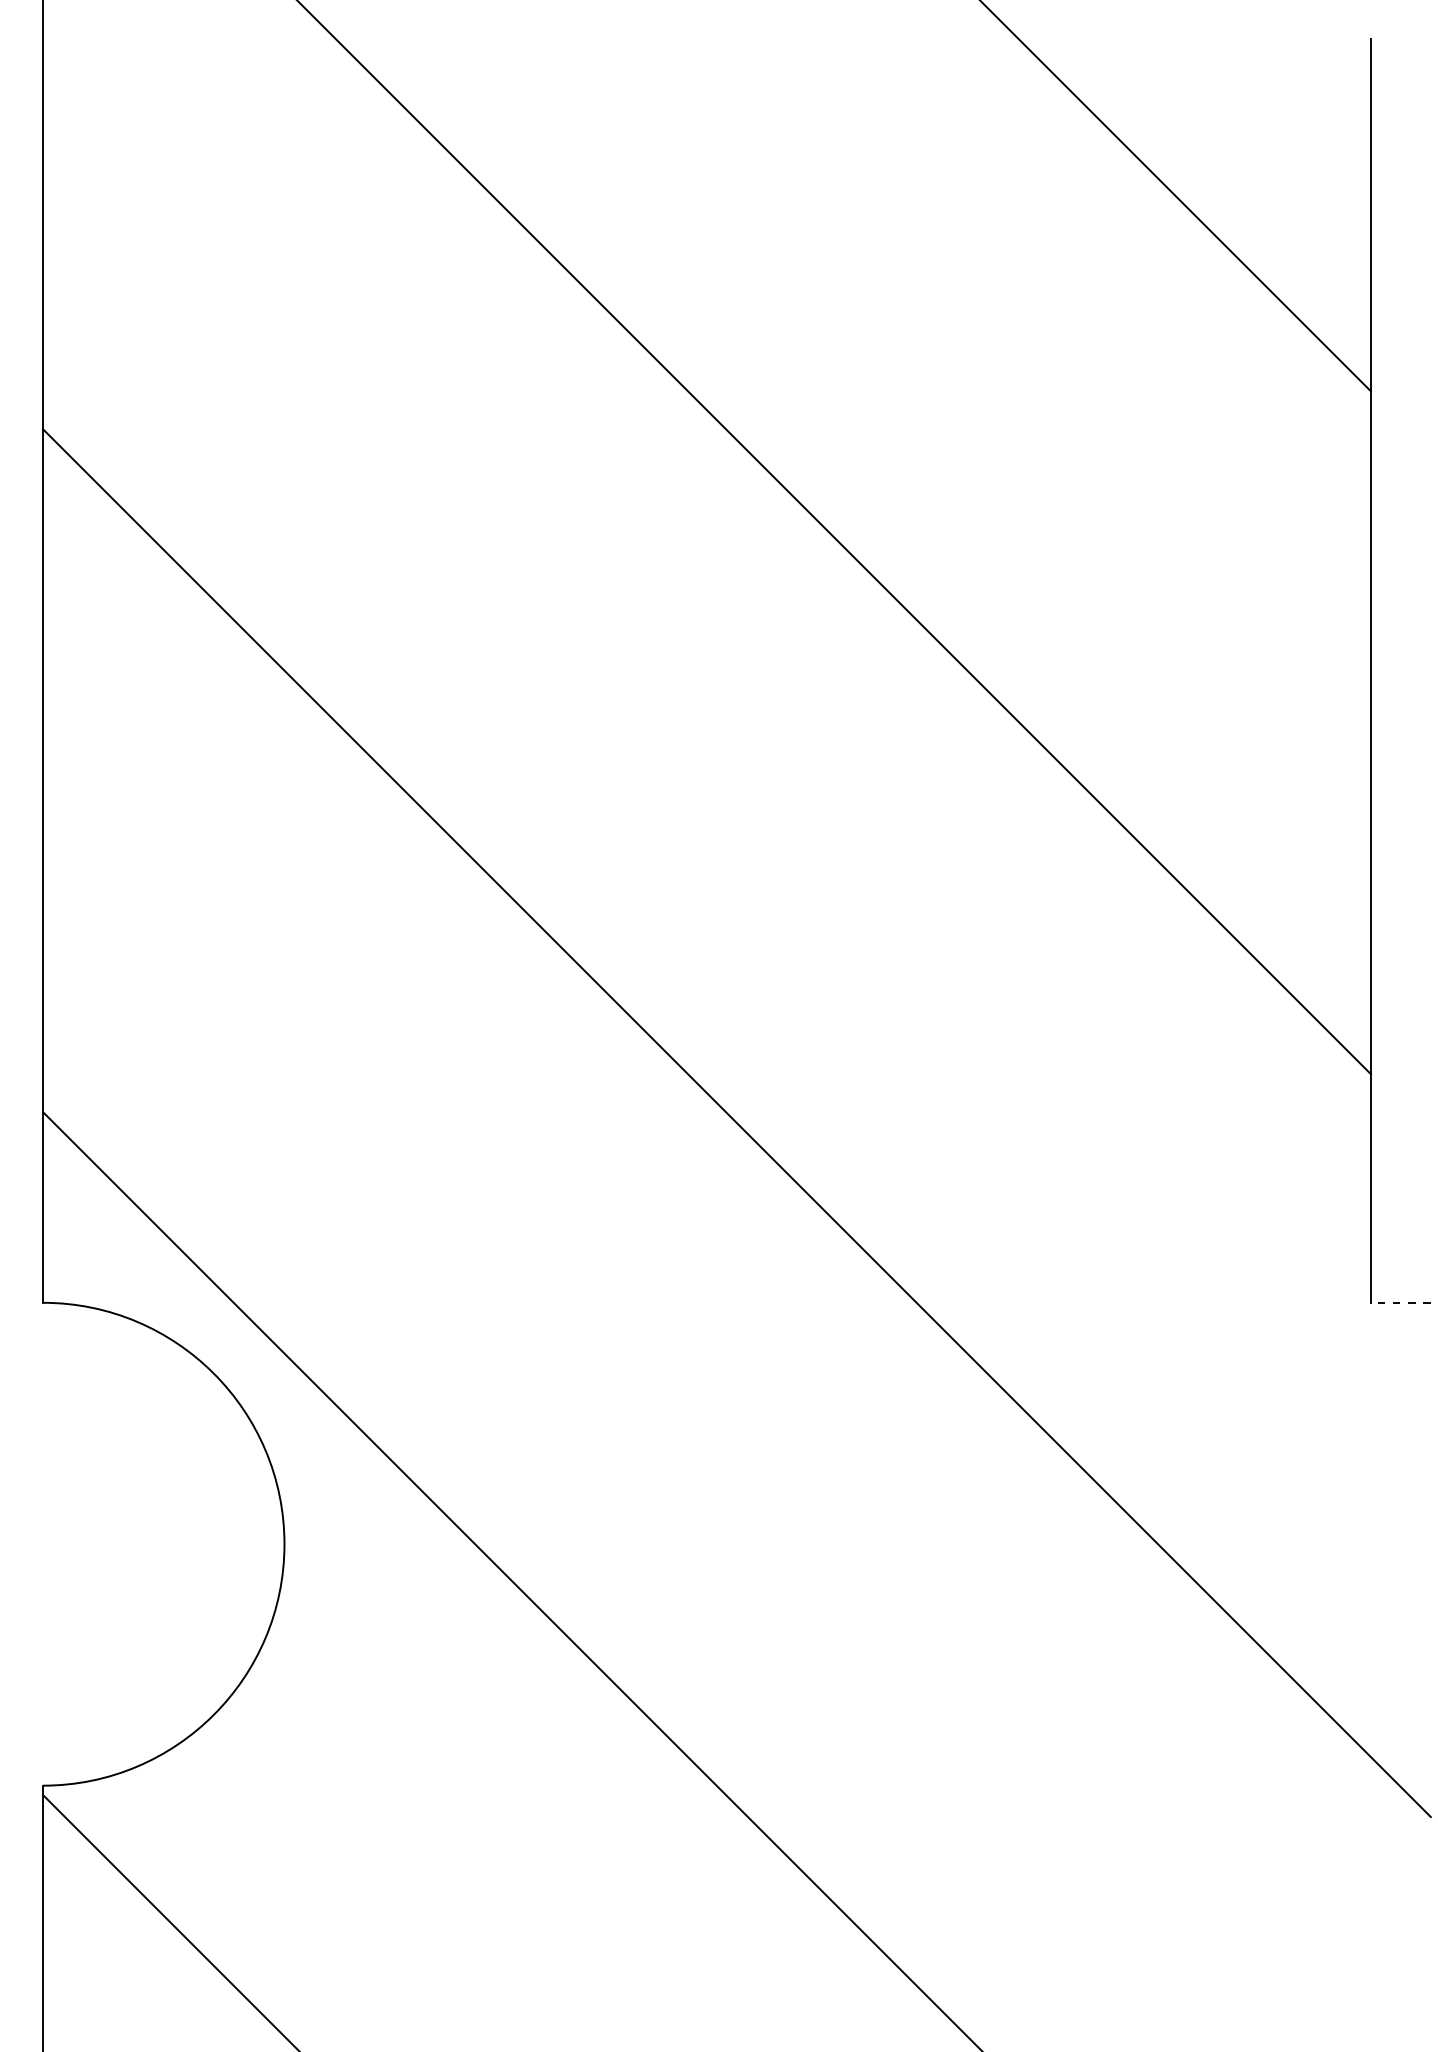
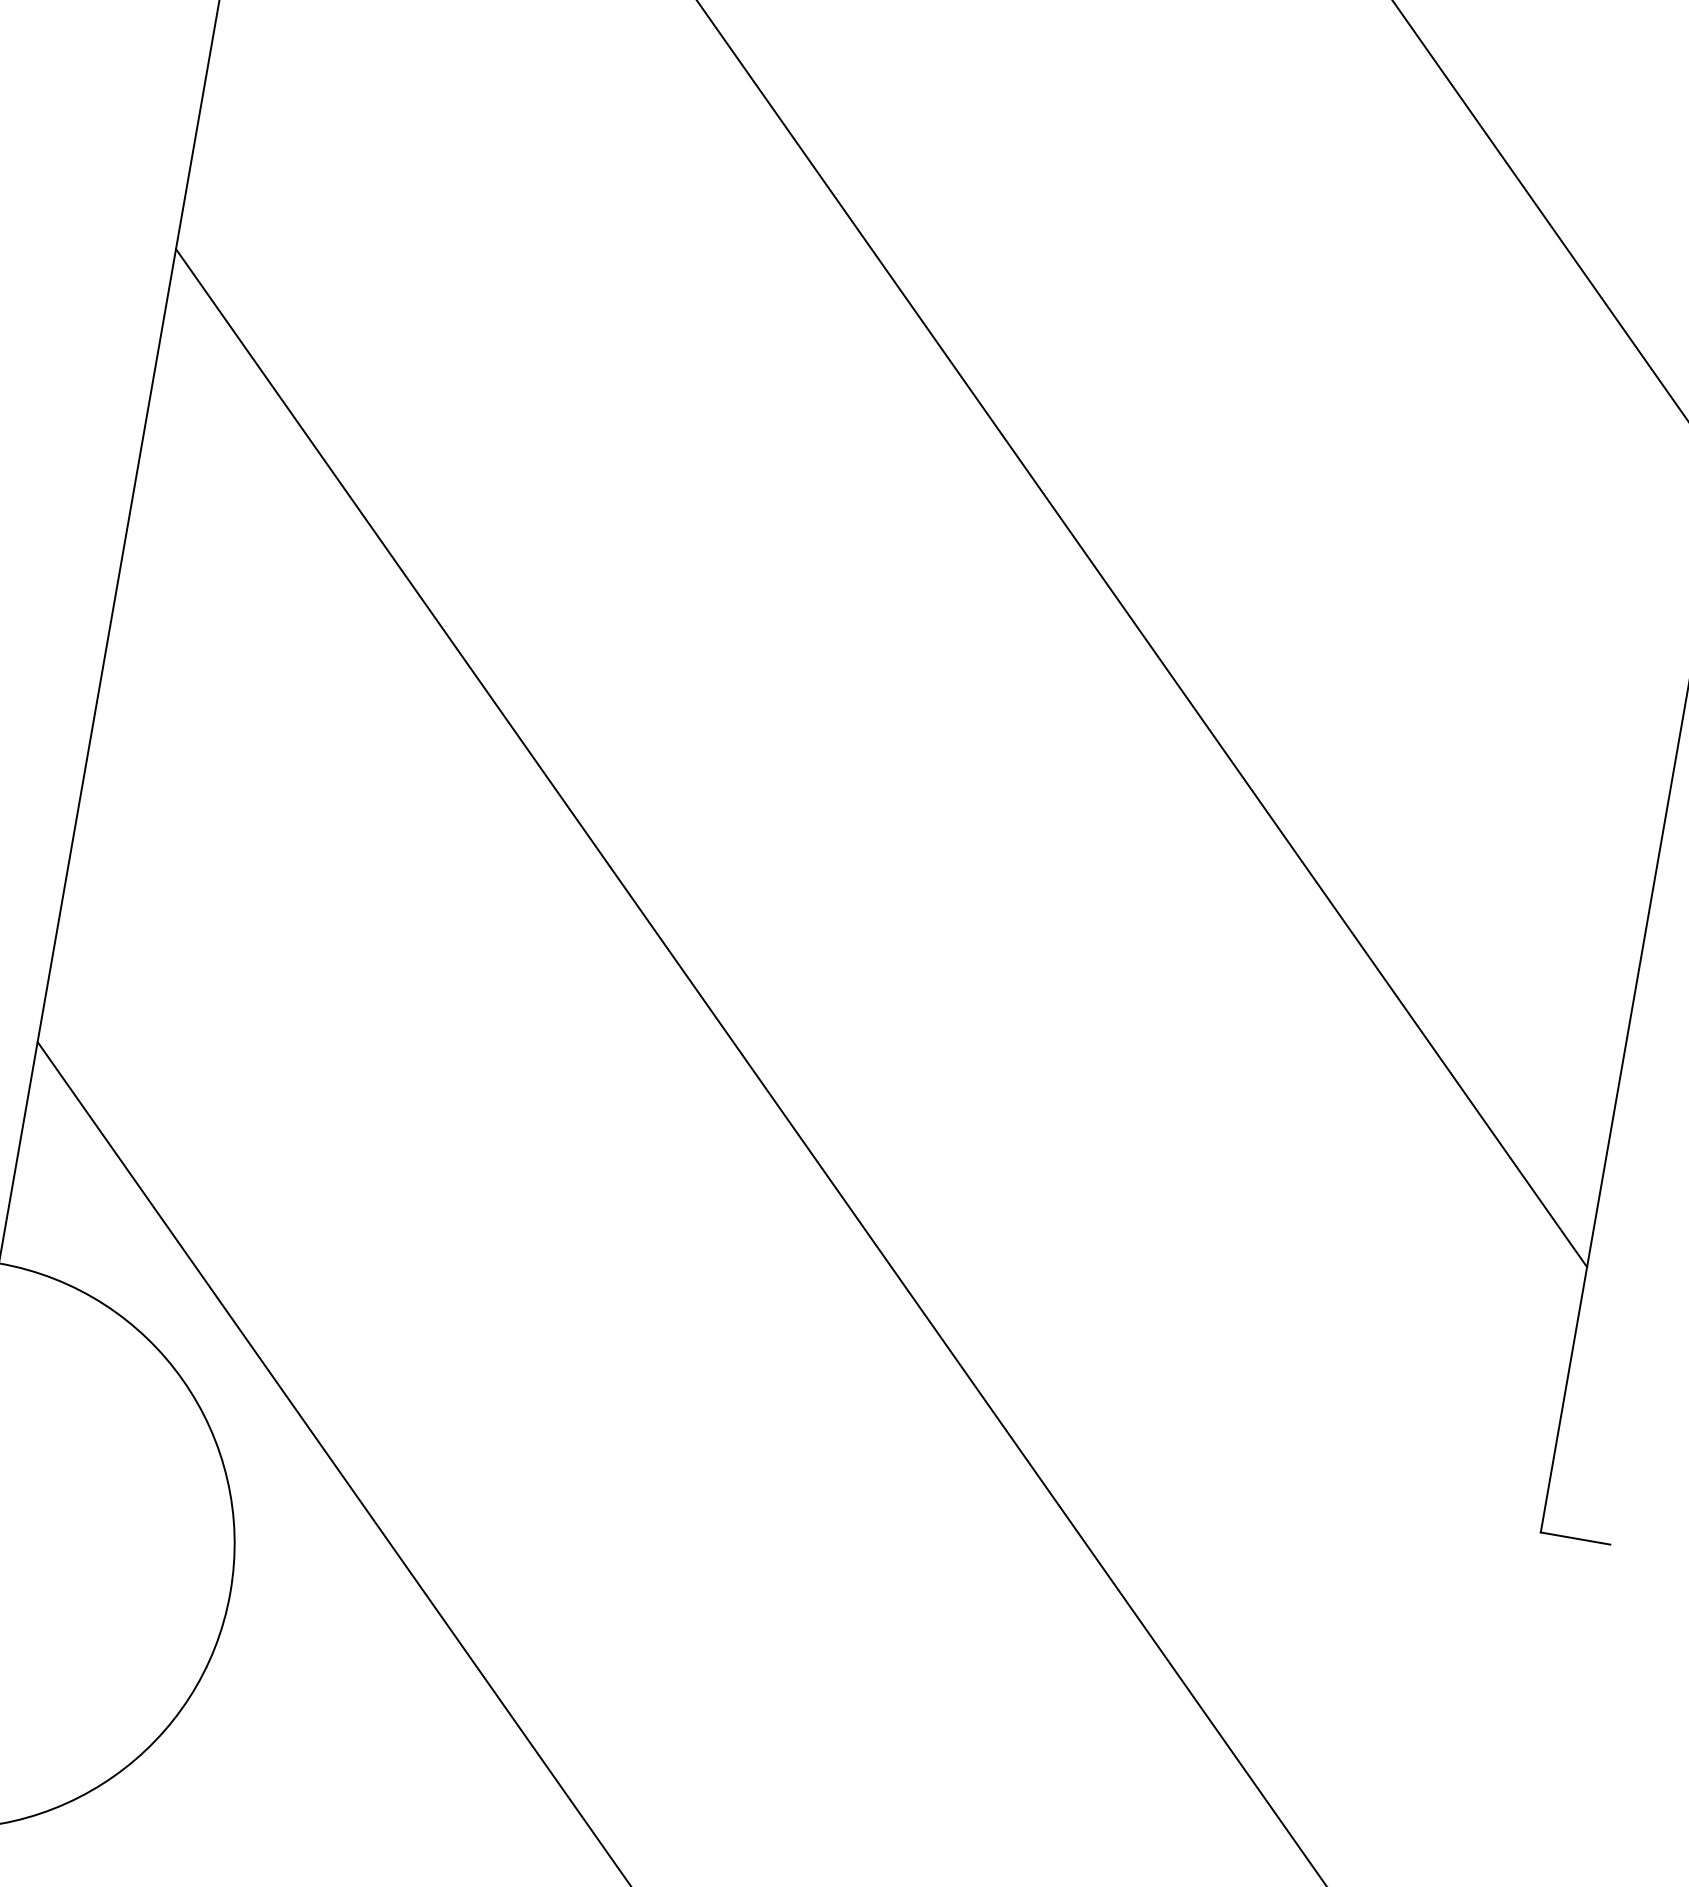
line: (1400, 1302) -> (1575, 1538), dashed -> solid

